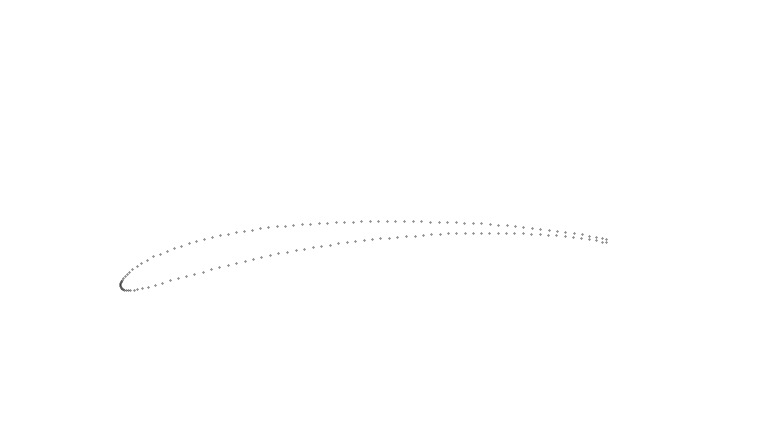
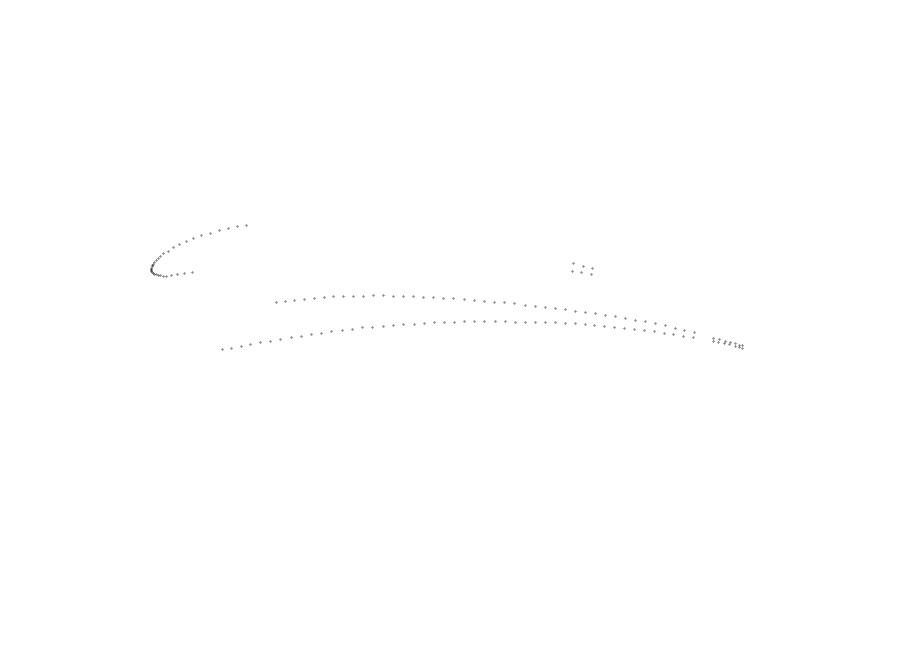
part: (458, 186) -> (582, 268), added
part: (585, 236) -> (727, 342), size x0.6
part: (153, 257) -> (193, 239), moved

